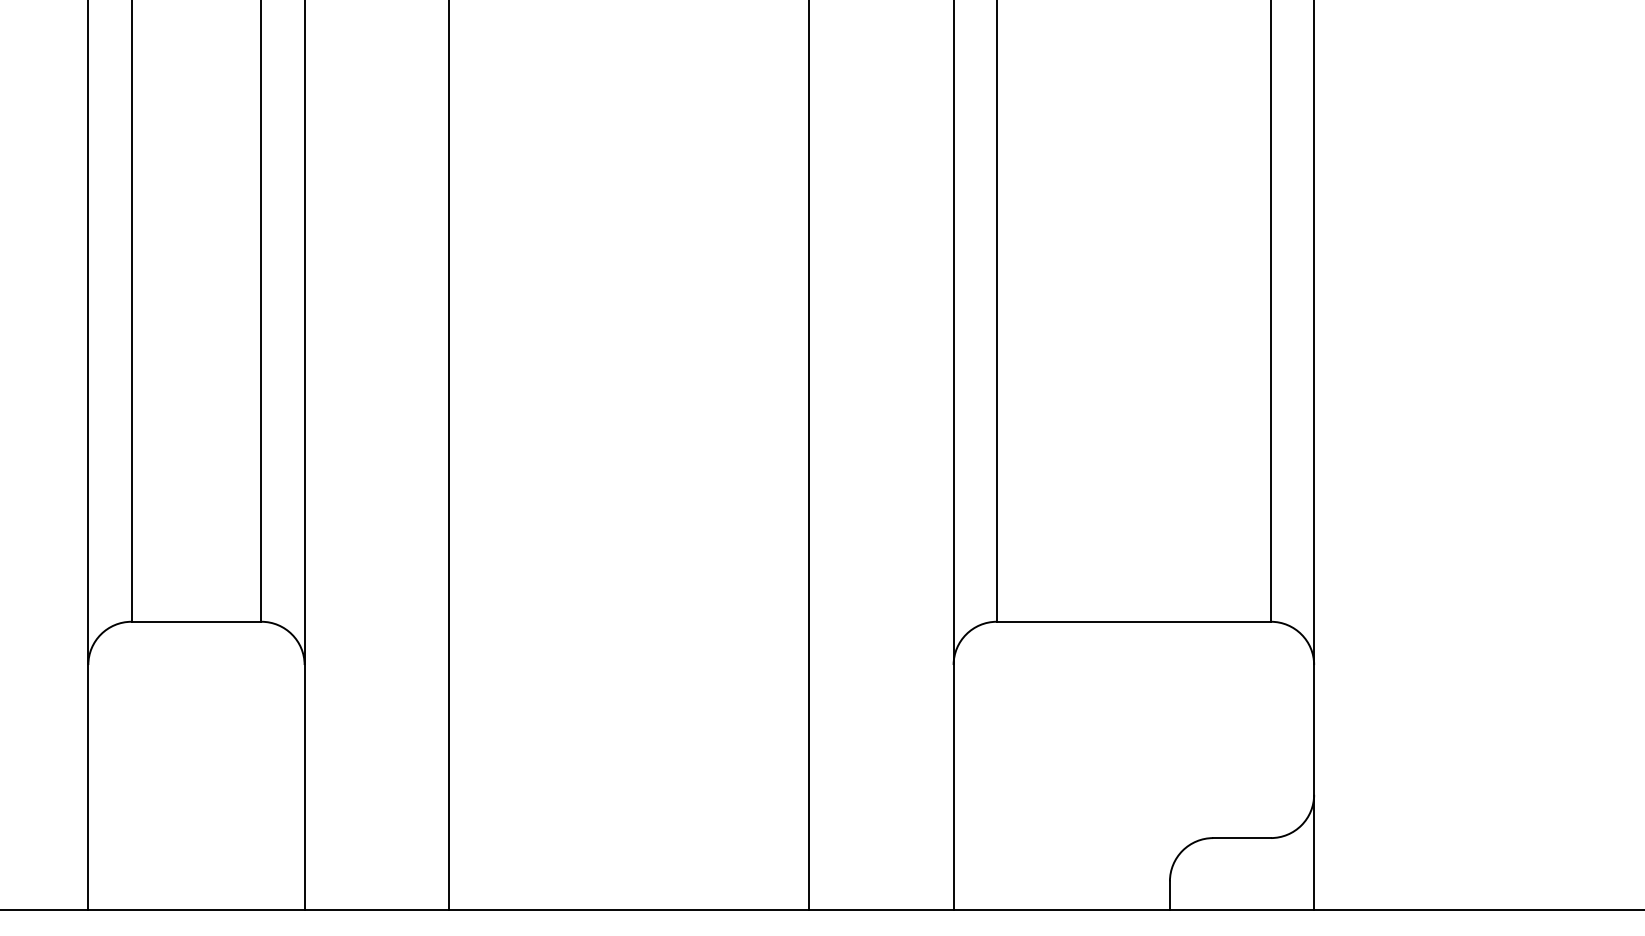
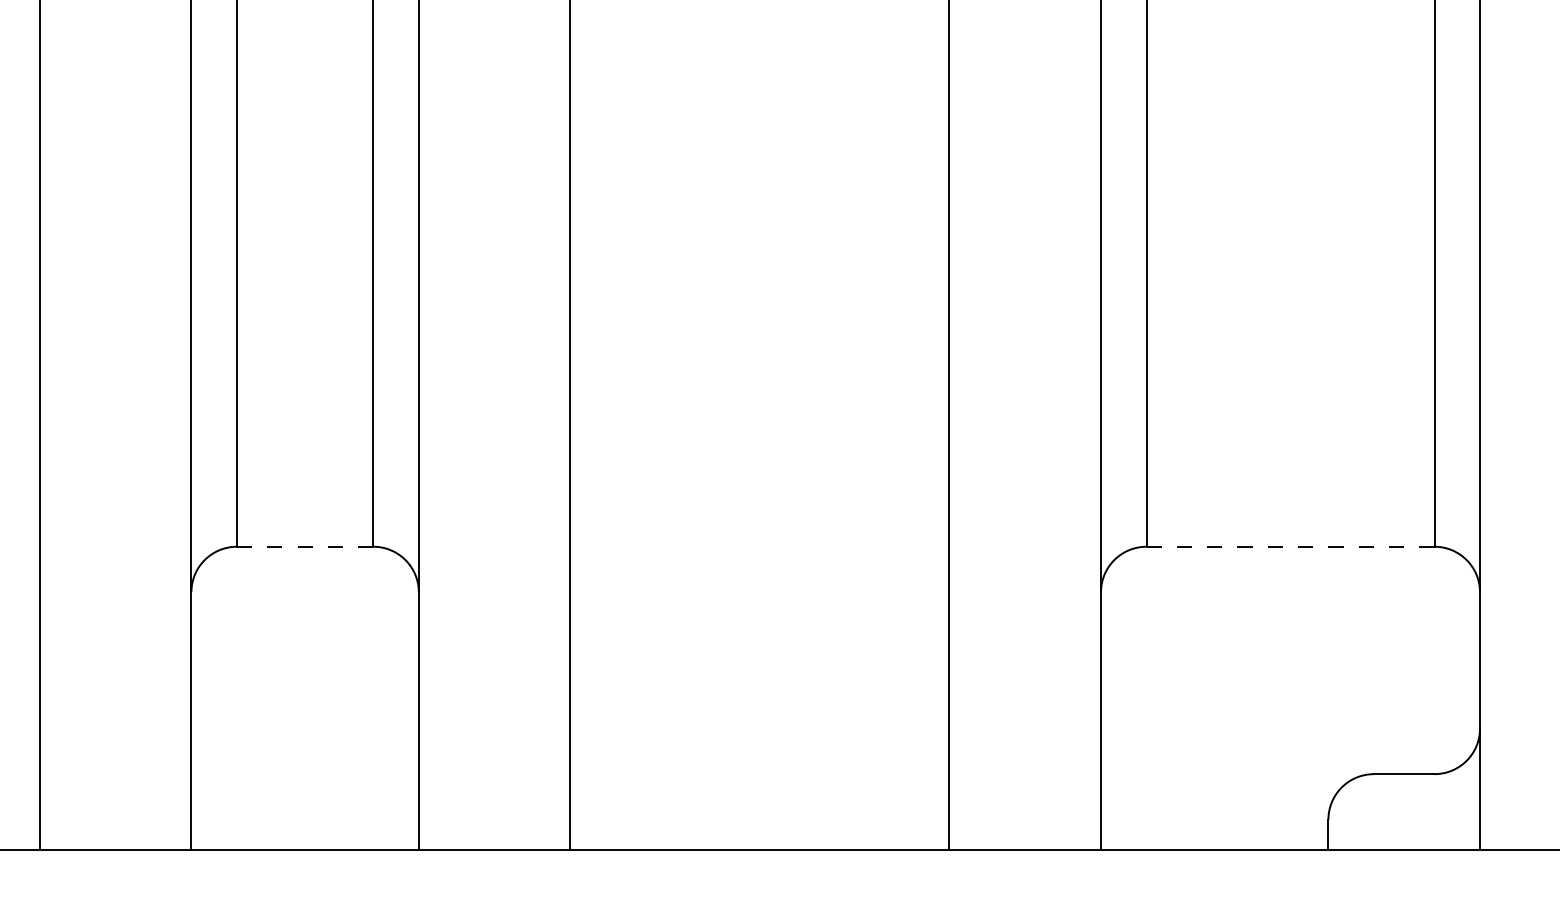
line: (196, 621) -> (305, 546), solid -> dashed
line: (1134, 621) -> (1291, 546), solid -> dashed

